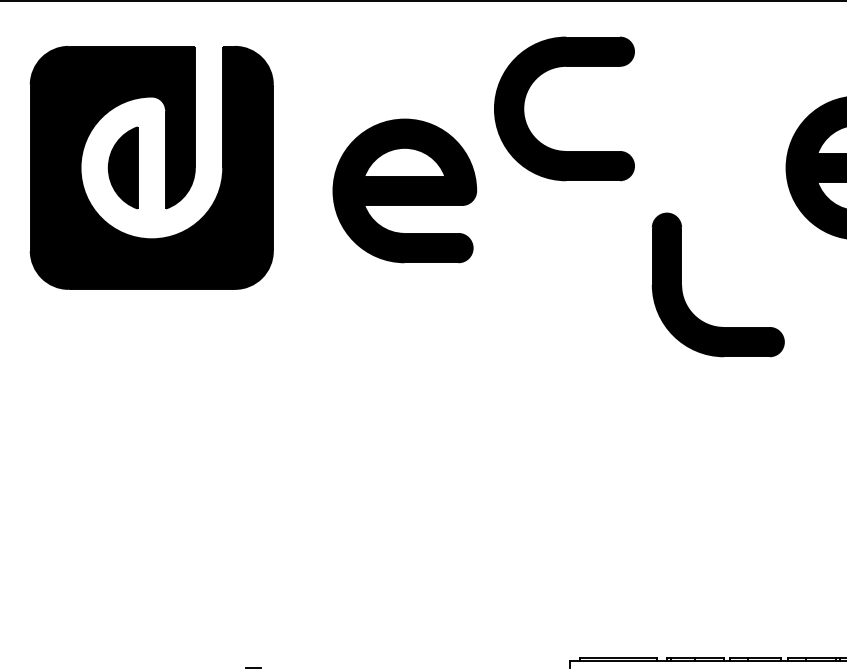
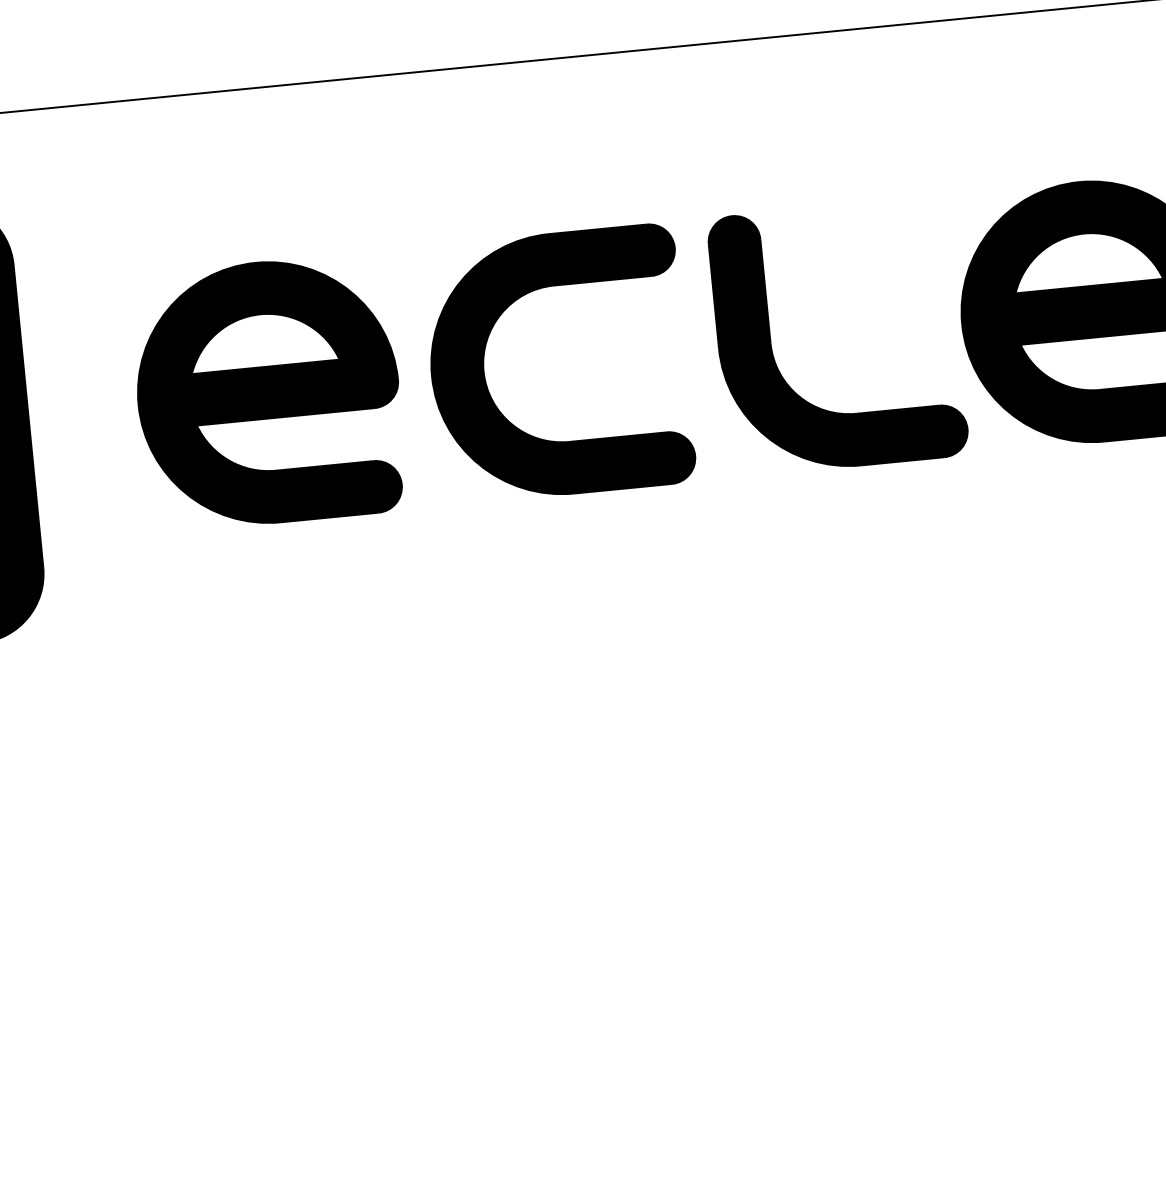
part: (525, 100) -> (486, 355), moved
part: (404, 190) -> (267, 391), moved
part: (682, 285) -> (773, 344), moved

